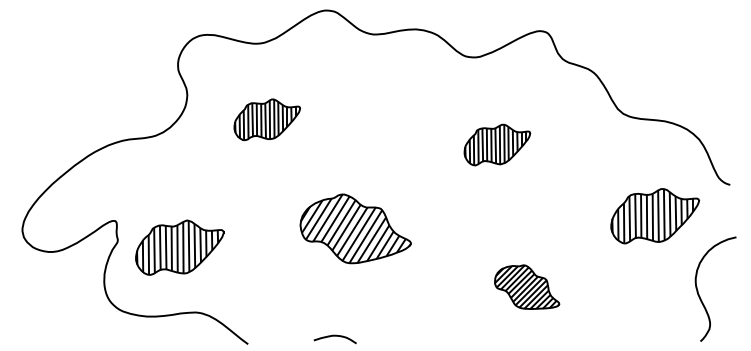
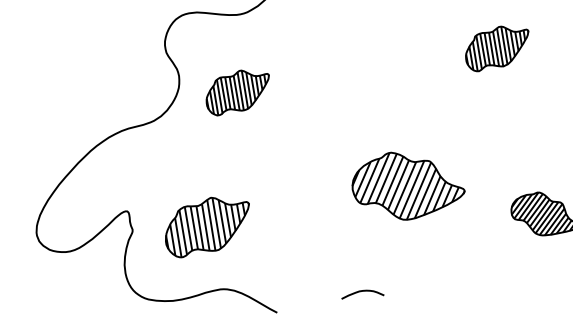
part: (266, 119) -> (237, 91), moved
part: (497, 144) -> (497, 47), moved
part: (355, 228) -> (407, 184), moved
part: (179, 247) -> (207, 225), moved

